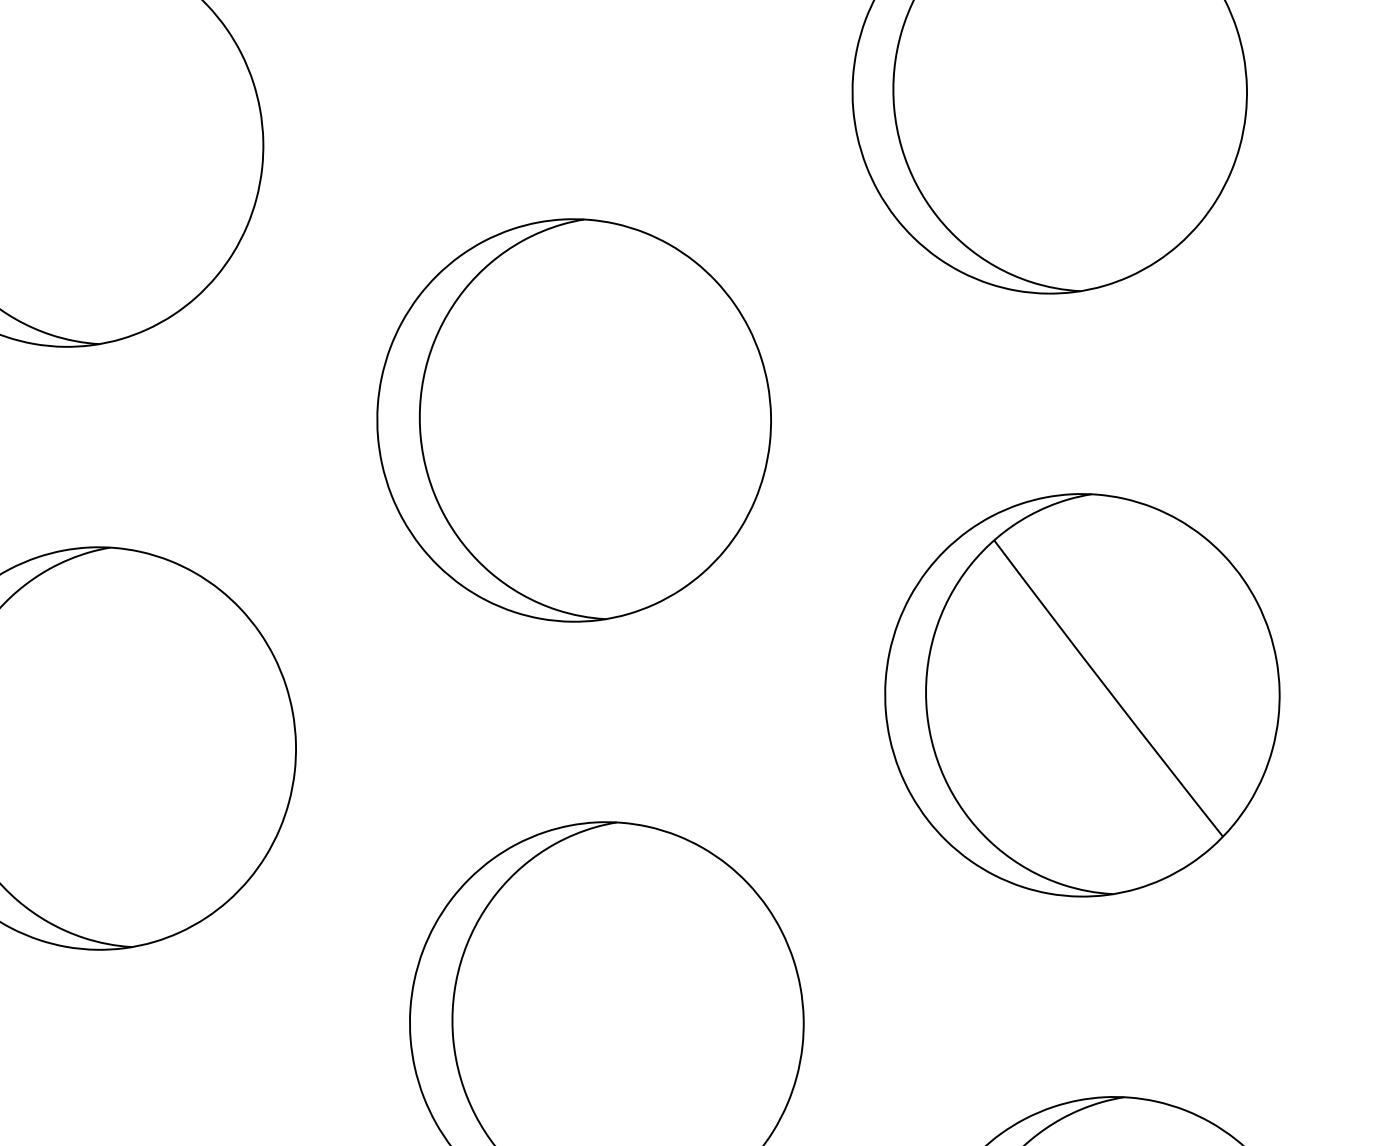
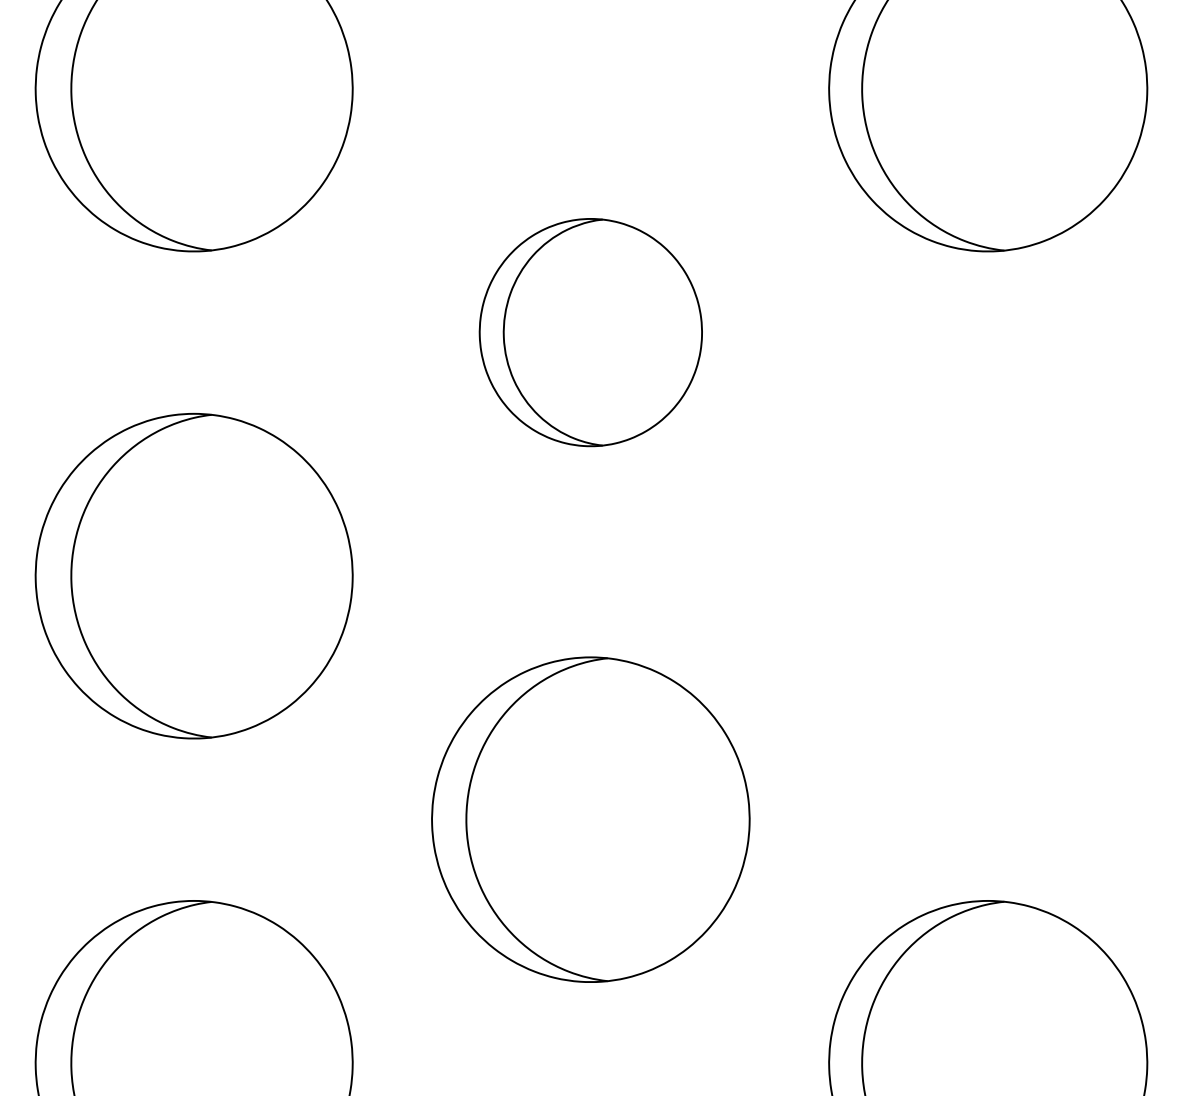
part: (573, 420) -> (590, 332), size x0.7
part: (1082, 694) -> (988, 575), removed

